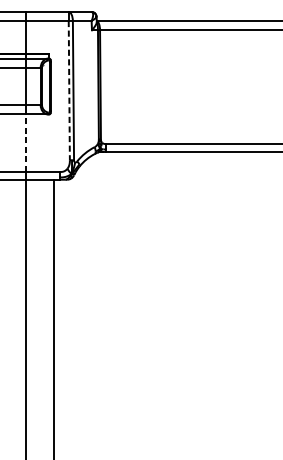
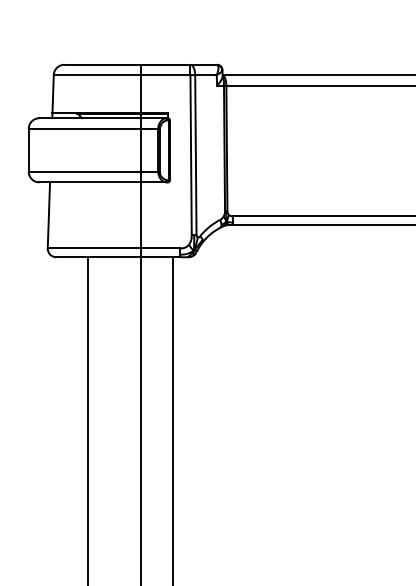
line: (69, 91) -> (191, 155), dashed -> solid
line: (26, 143) -> (141, 215), dashed -> solid

